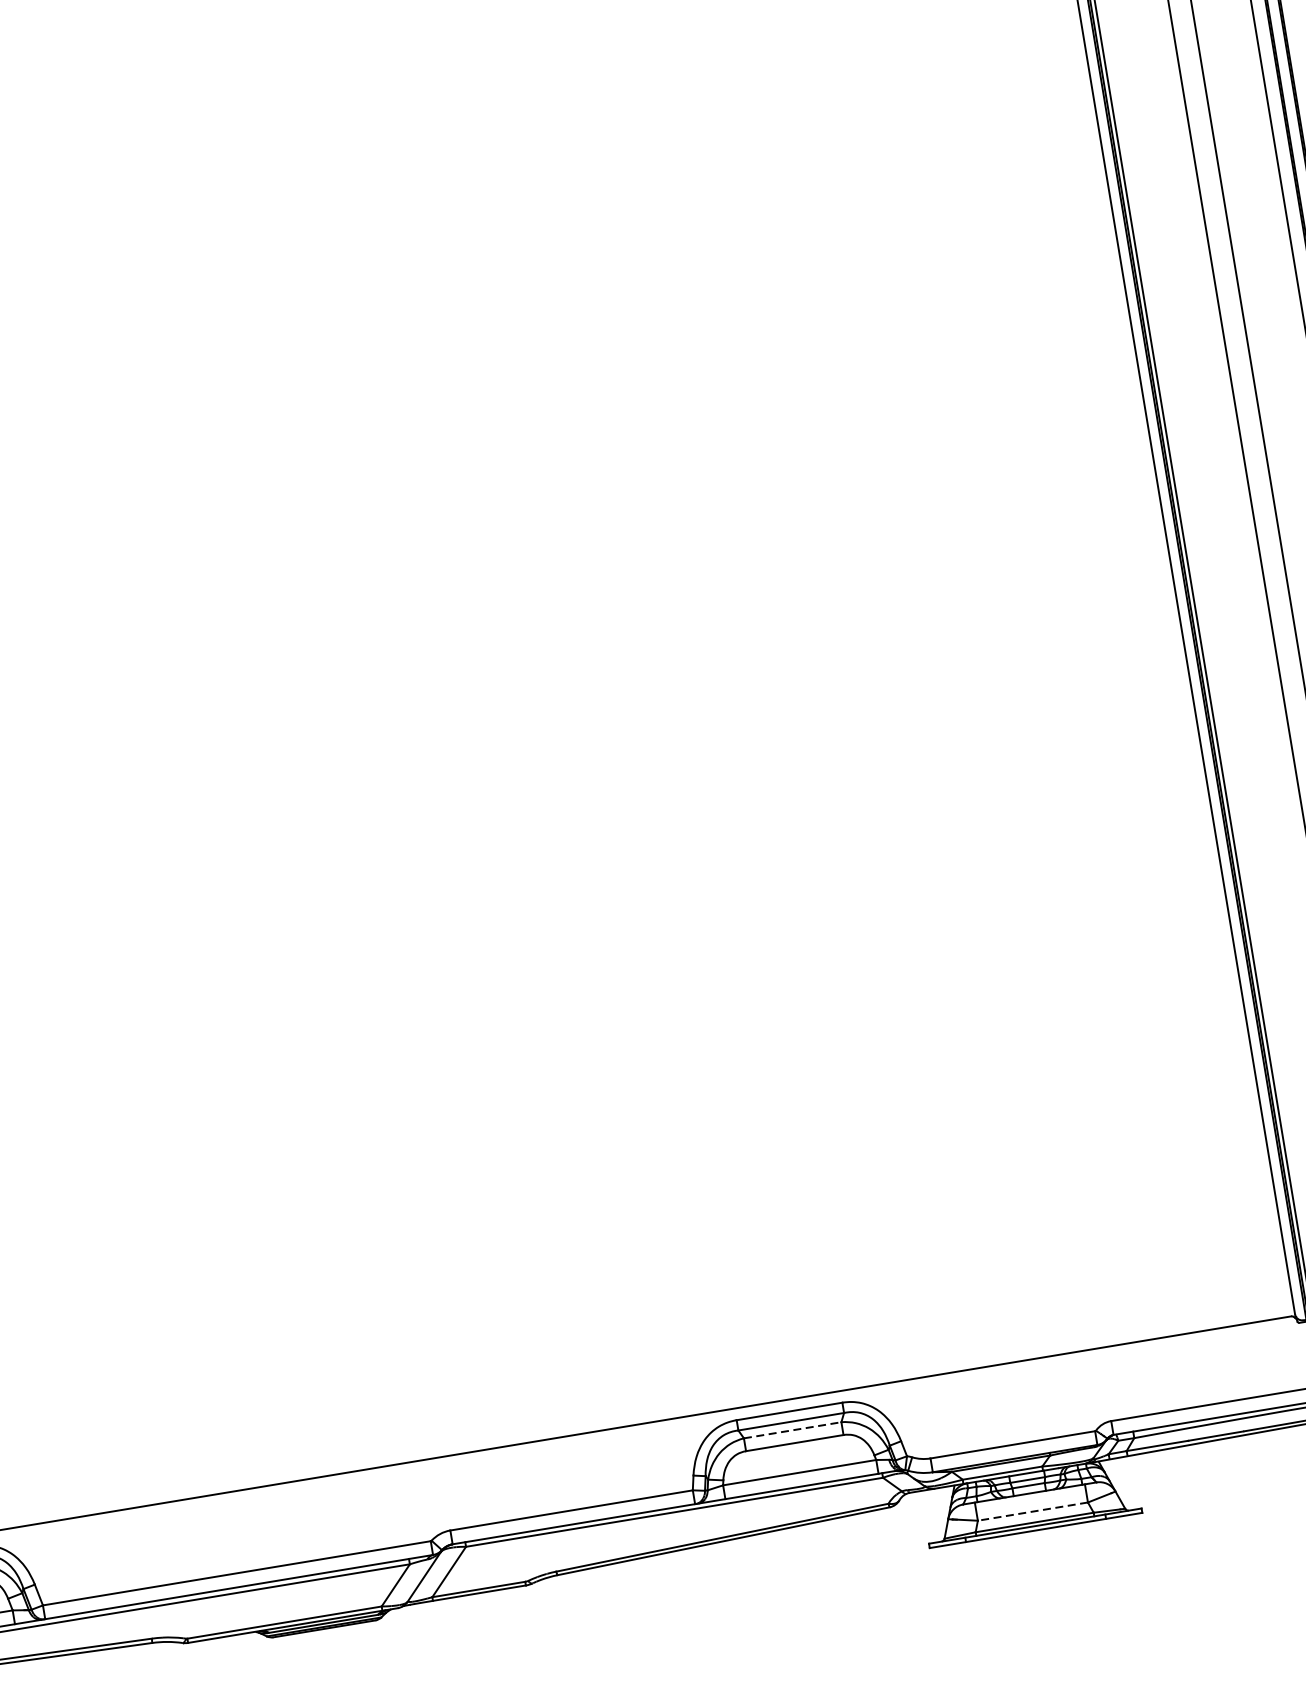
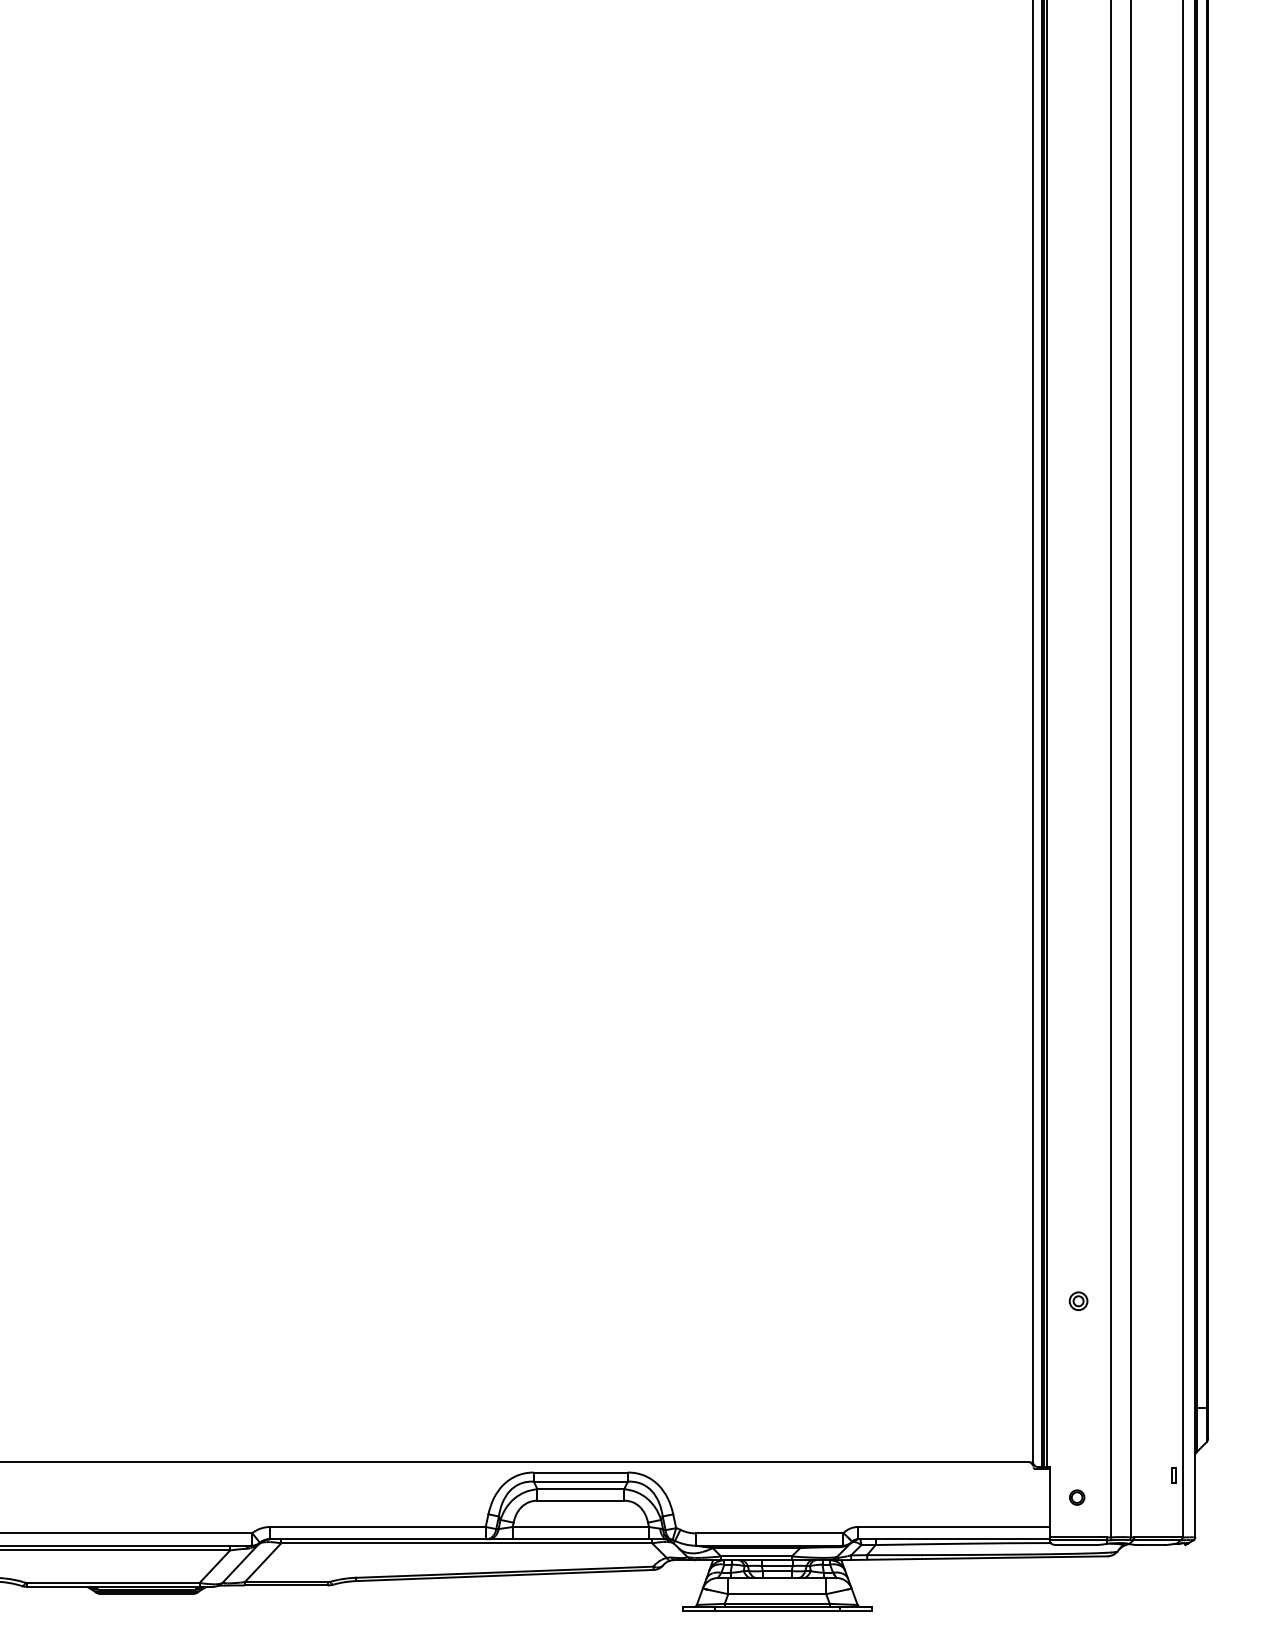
line: (793, 1430) -> (581, 1489), dashed -> solid
line: (1033, 1511) -> (777, 1594), dashed -> solid

